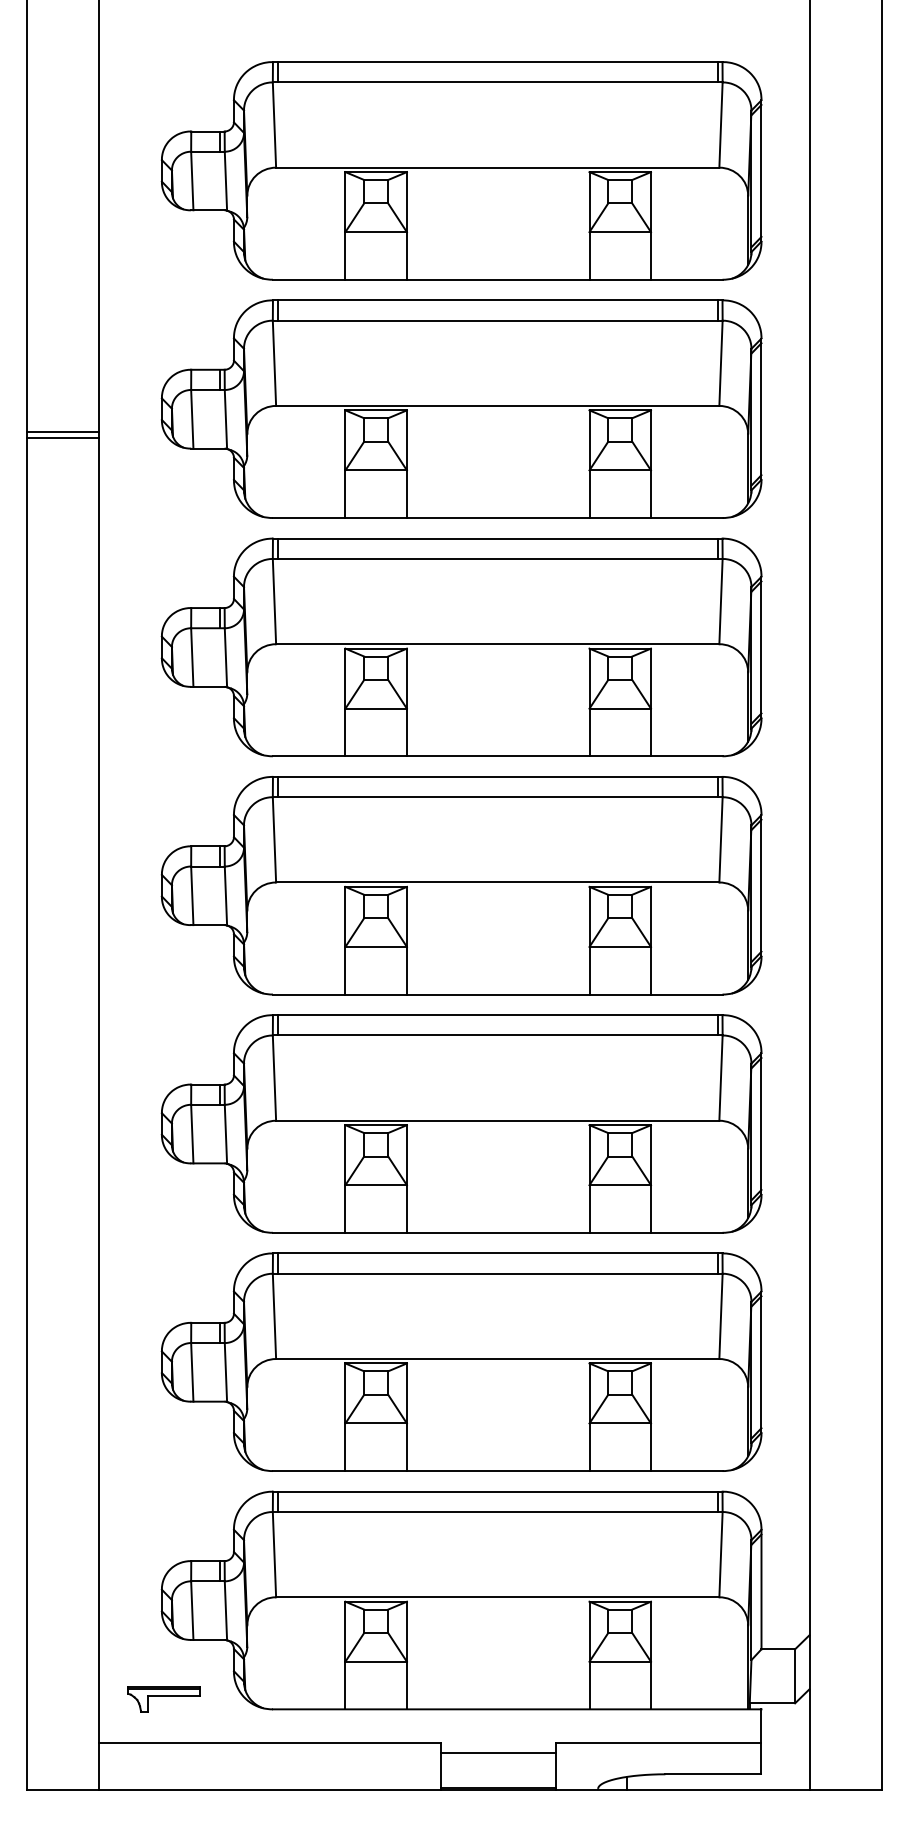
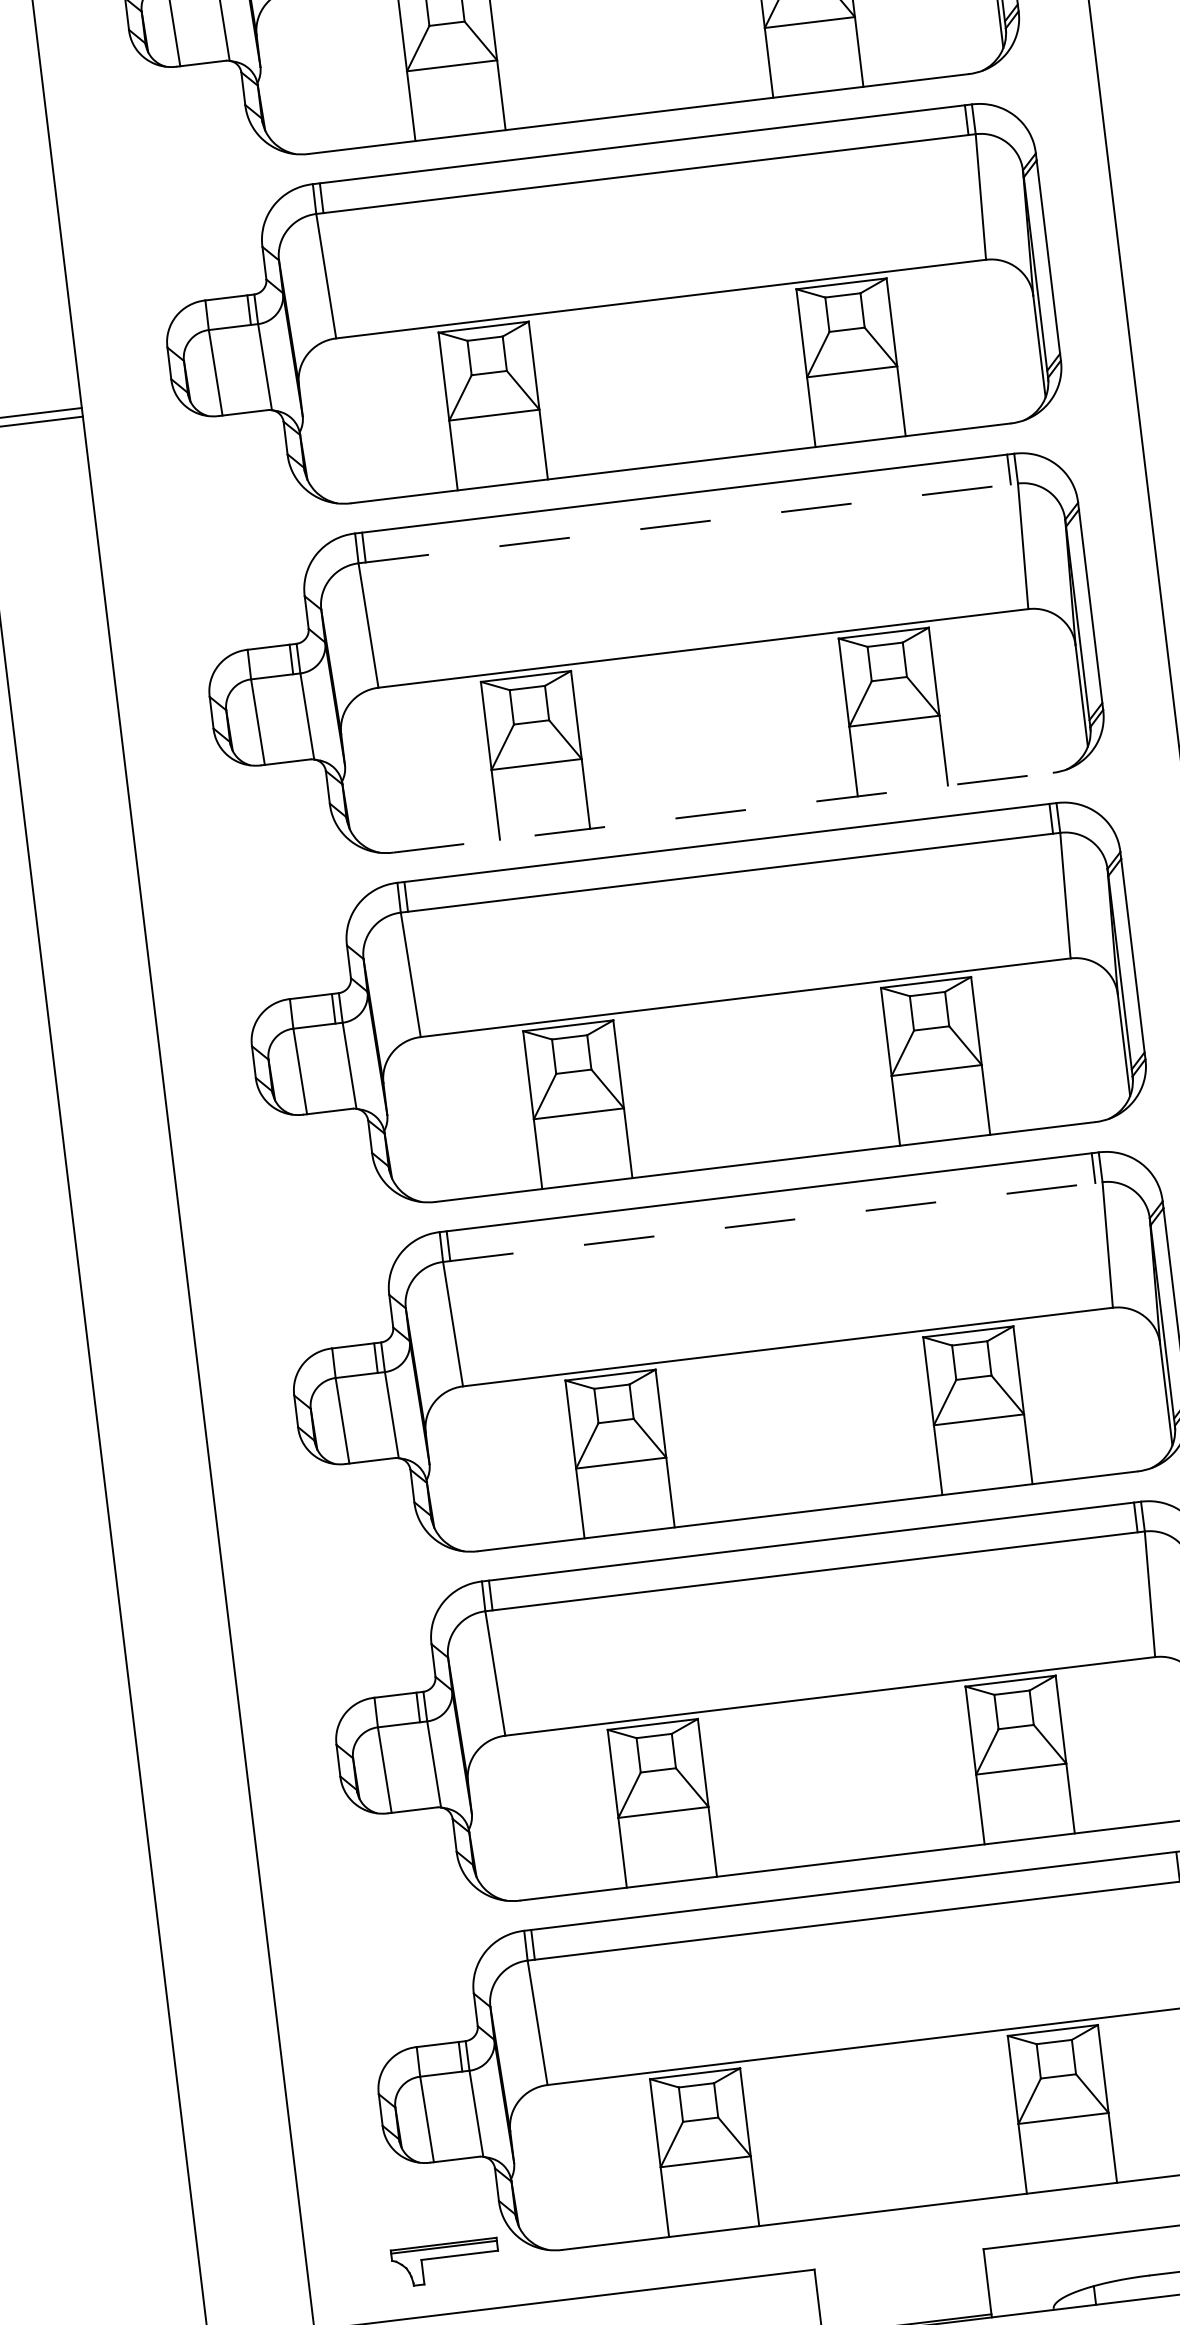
line: (497, 558) -> (687, 522), solid -> dashed
line: (497, 756) -> (722, 813), solid -> dashed
line: (497, 1035) -> (772, 1222), solid -> dashed
part: (163, 1699) -> (444, 2262), moved
line: (497, 1752) -> (899, 2273), removed

